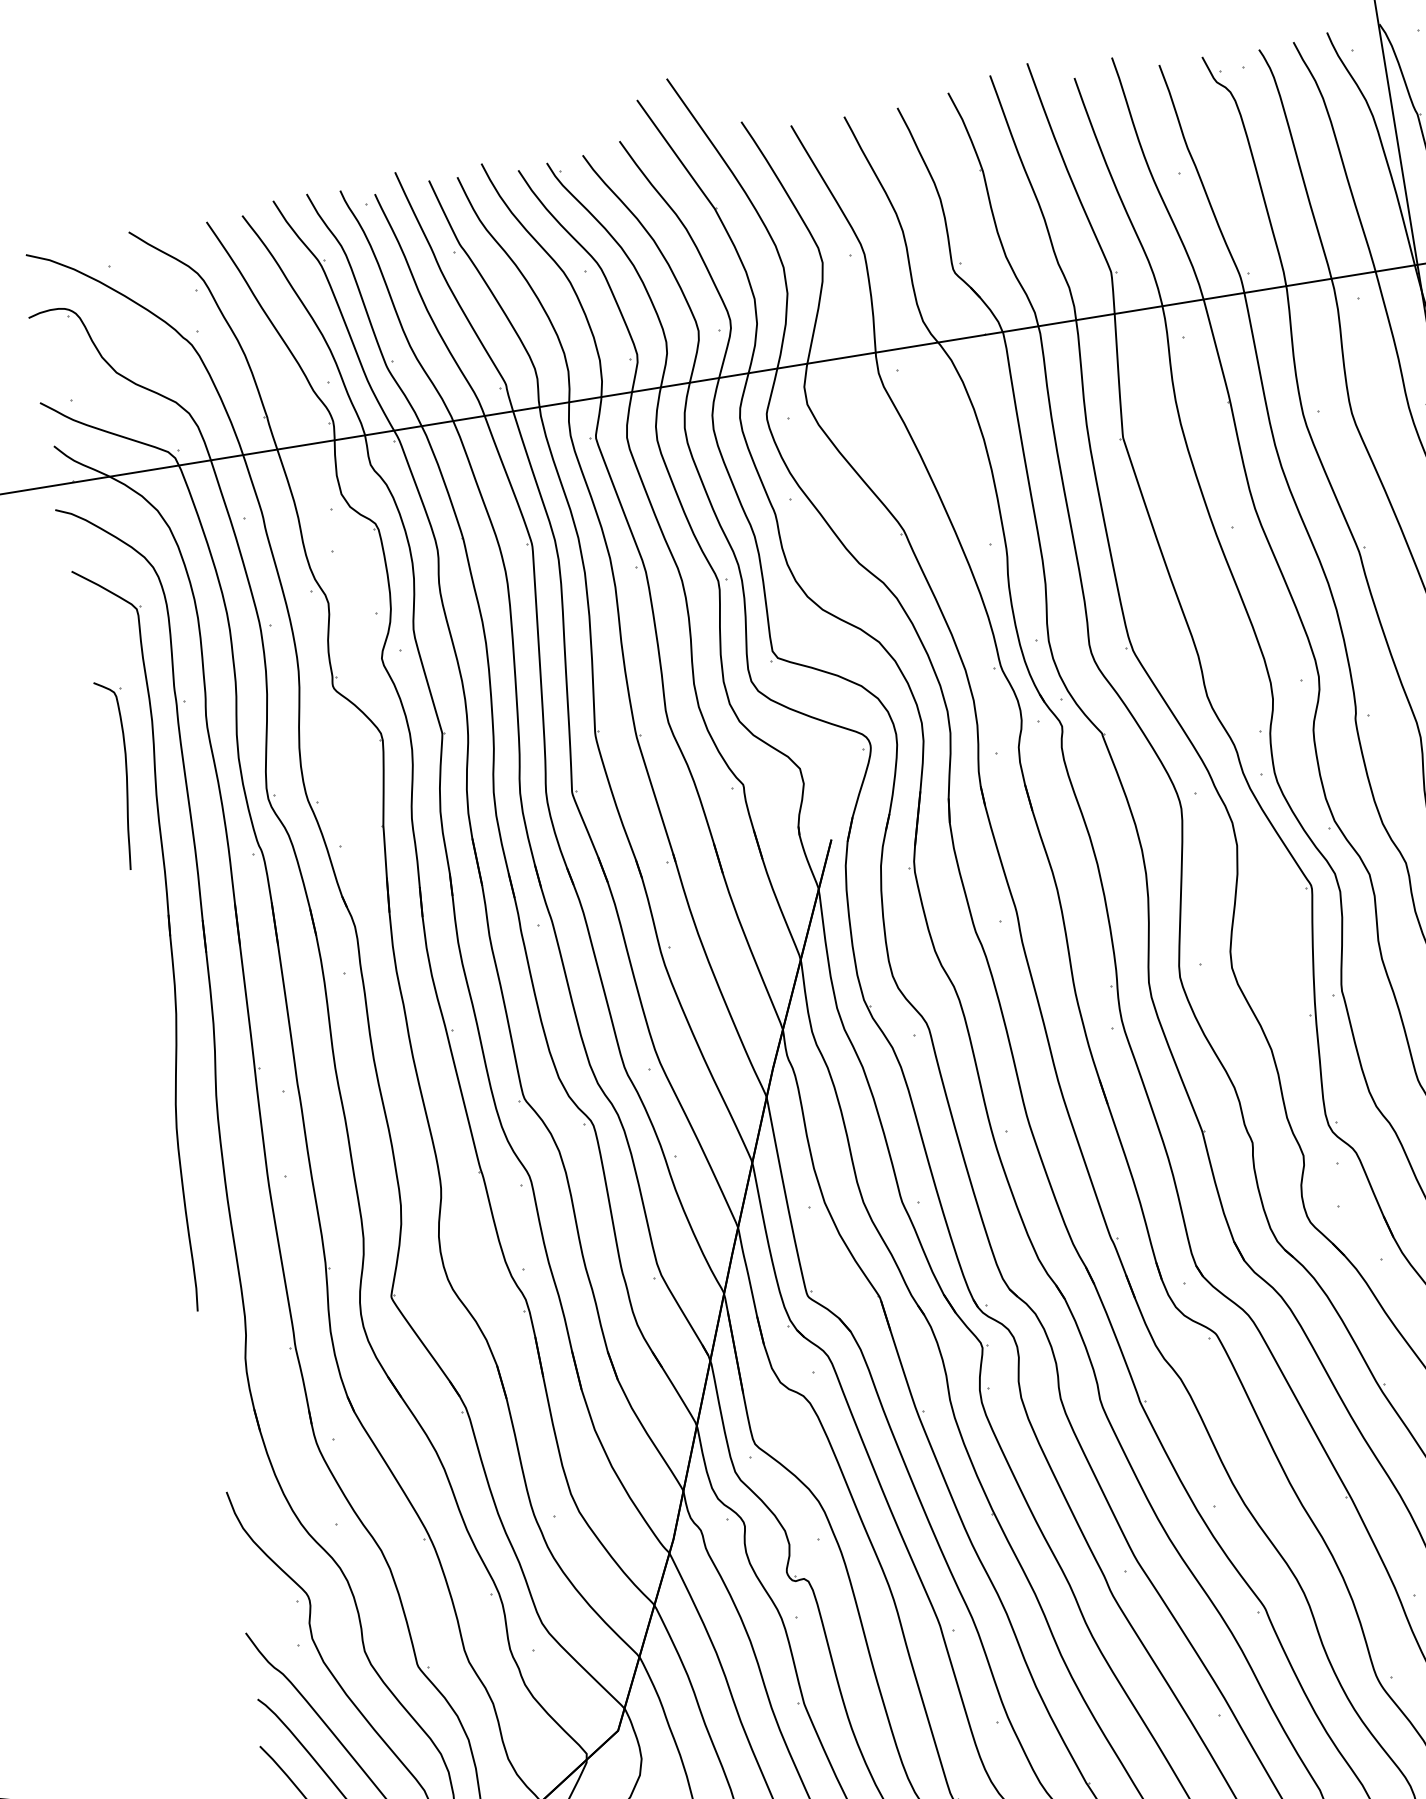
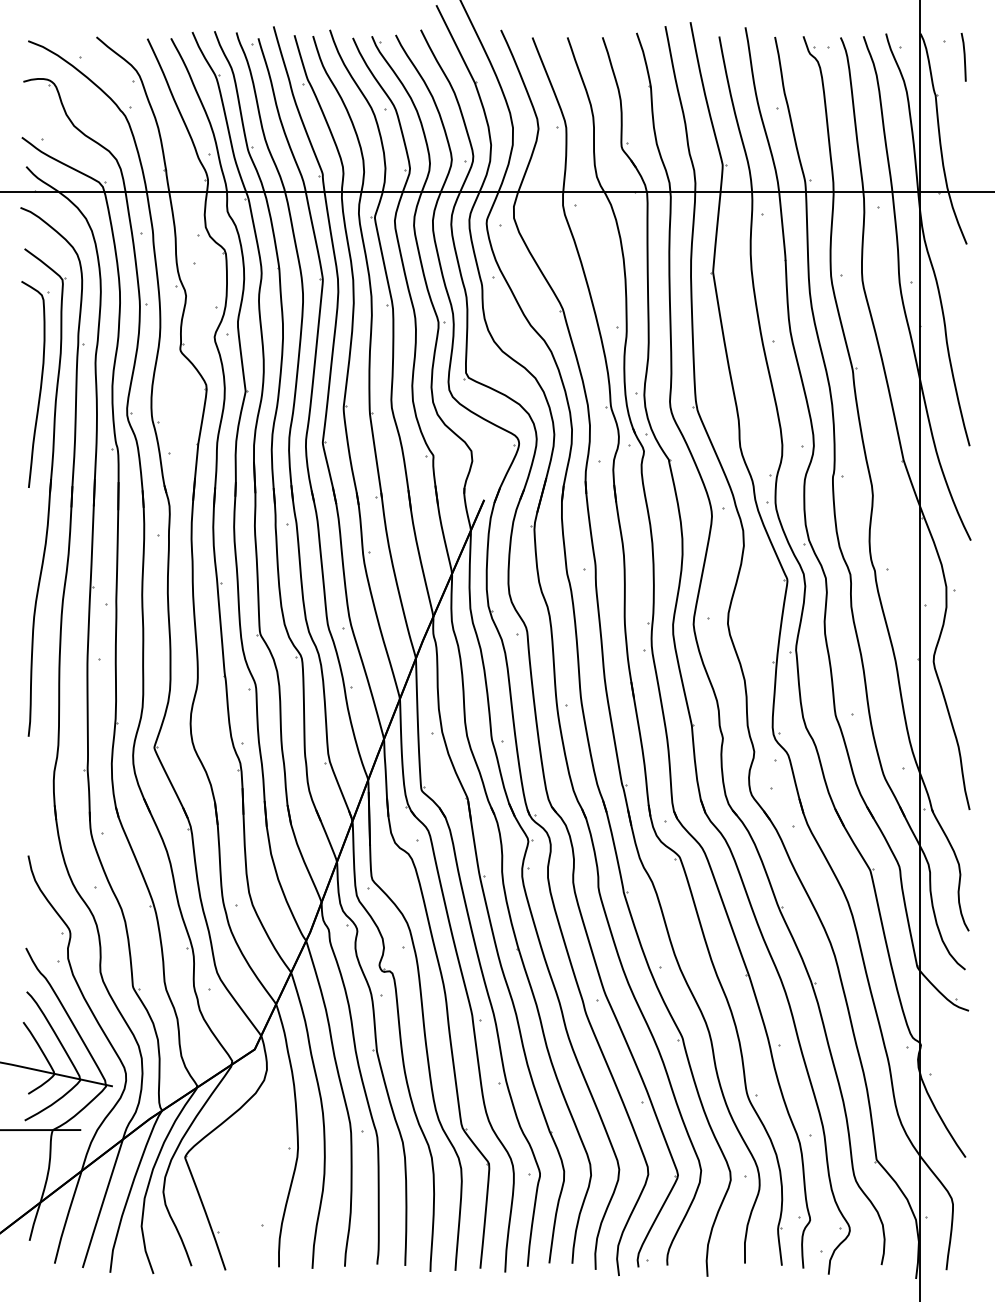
part: (121, 774) -> (35, 384), size x1.67

